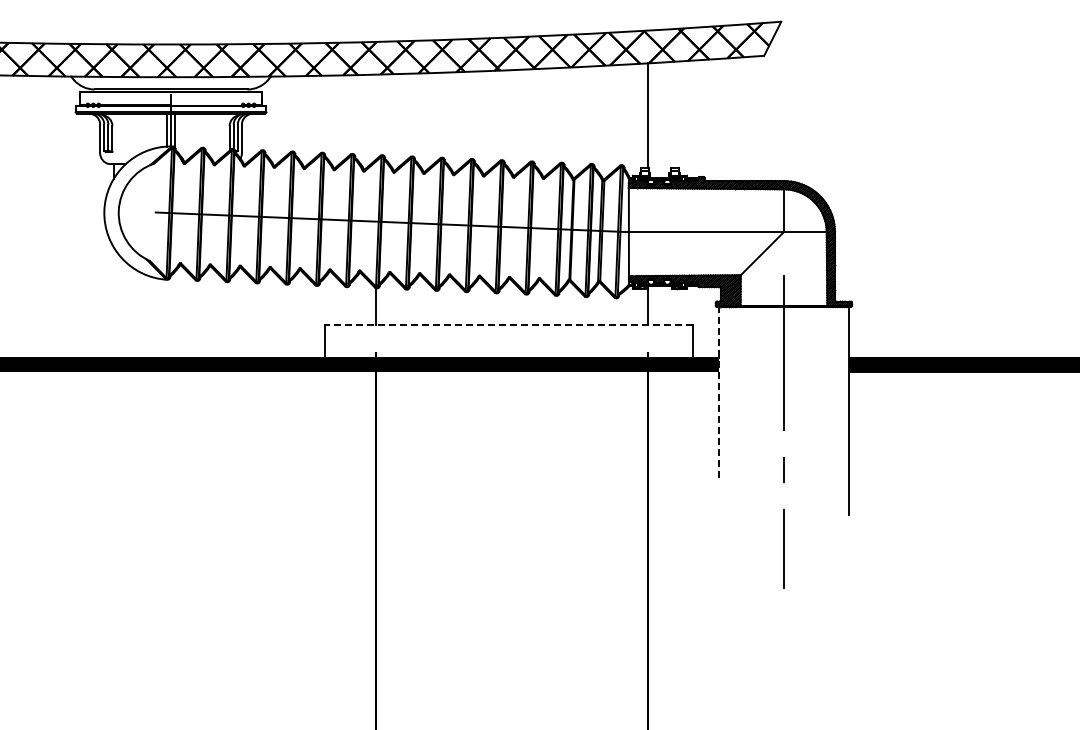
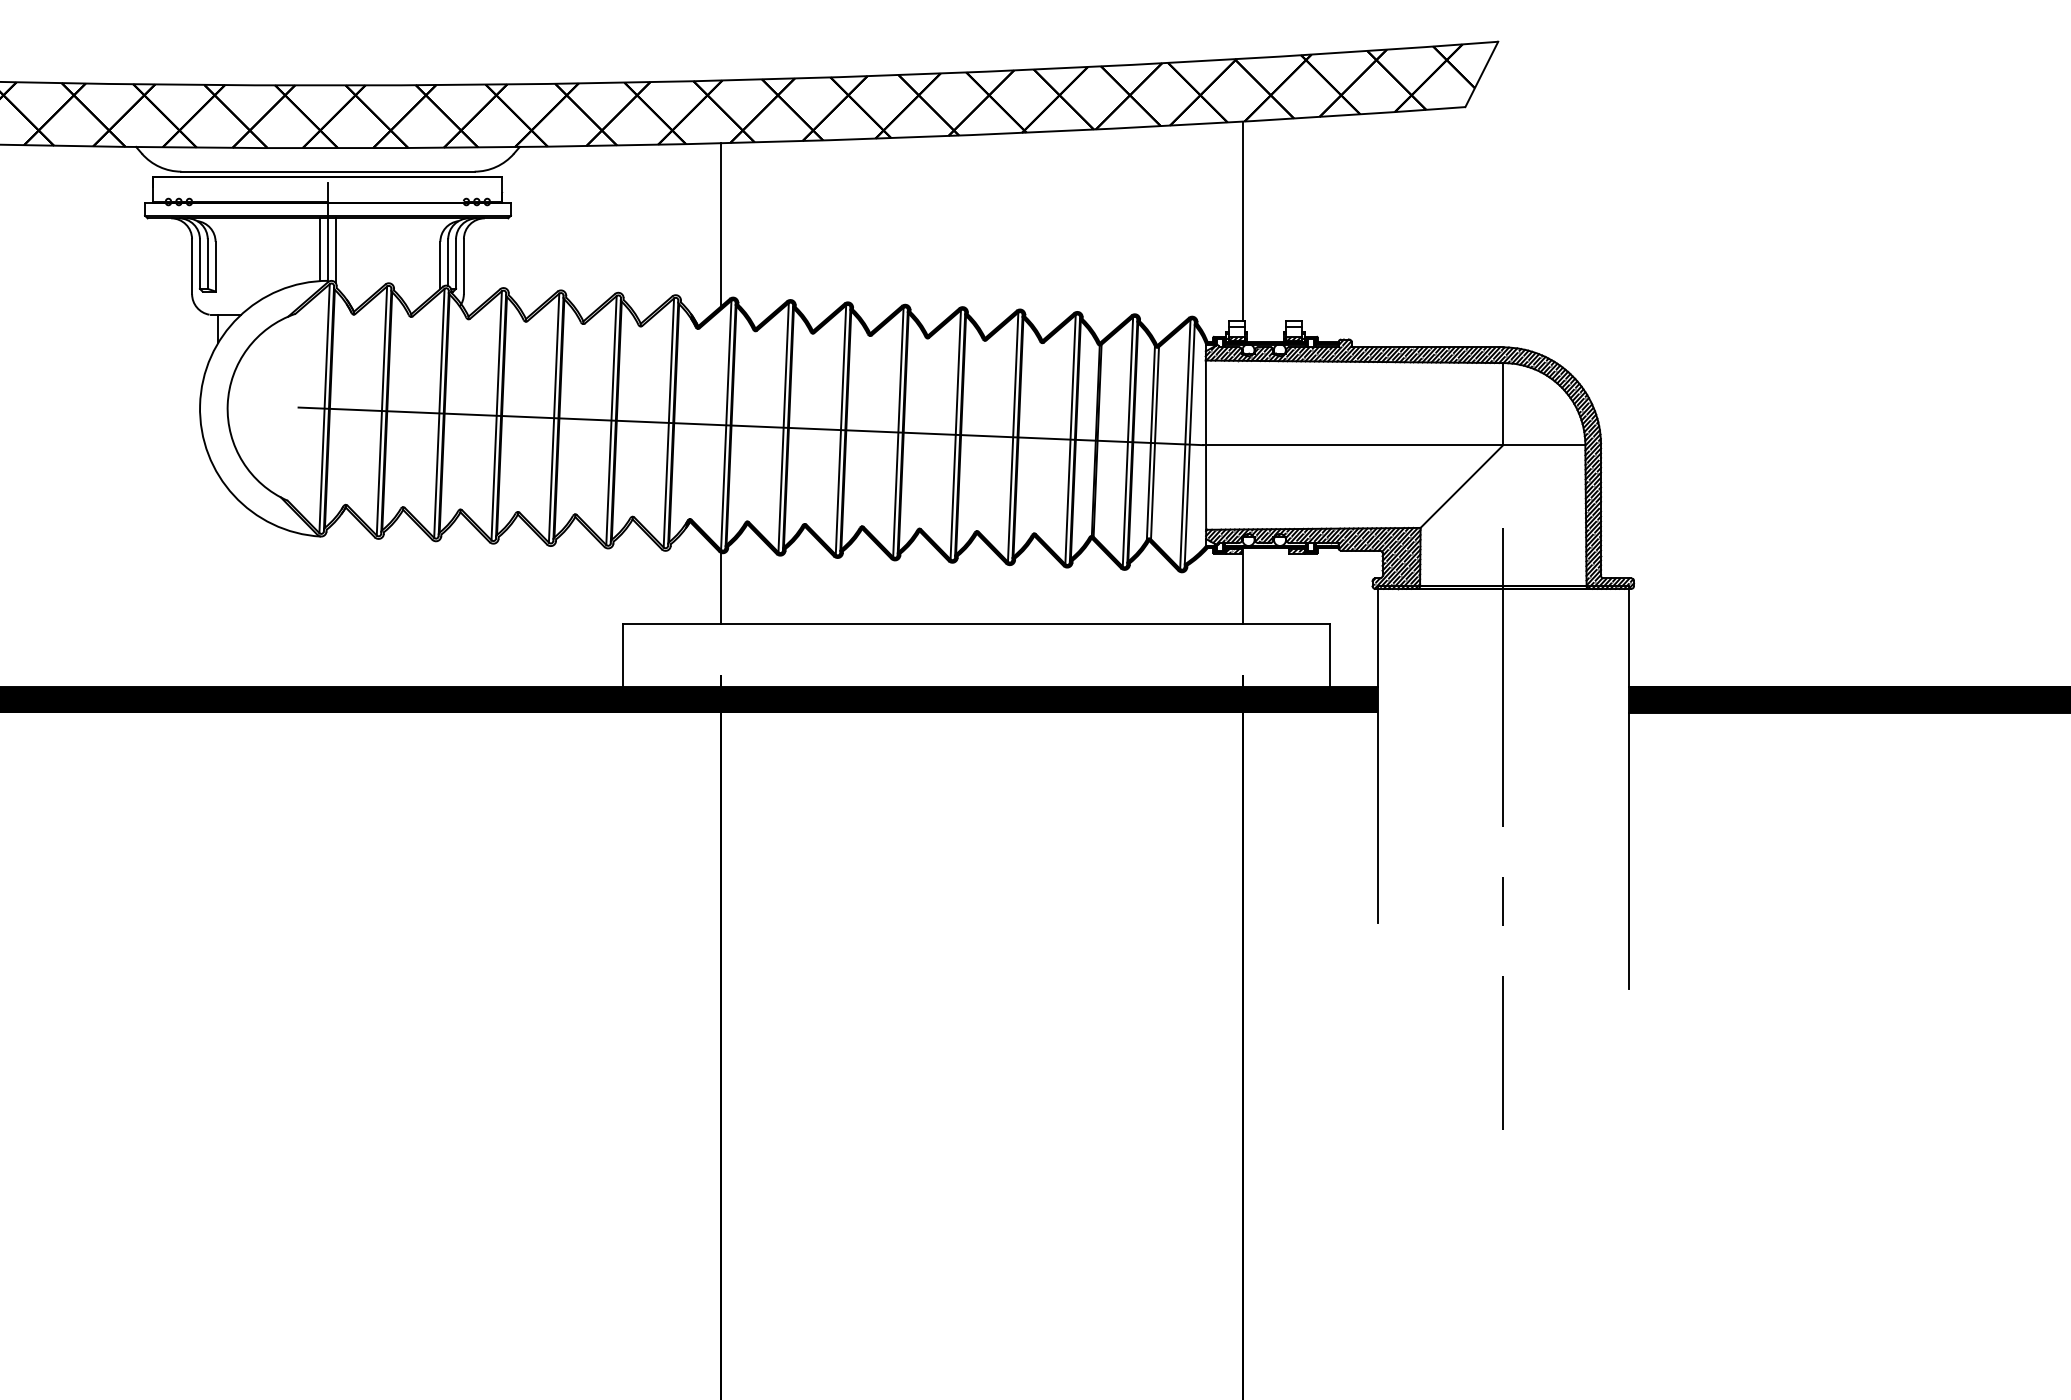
line: (375, 116) -> (720, 223), added
line: (508, 325) -> (975, 624), dashed -> solid
line: (718, 393) -> (1377, 754), dashed -> solid

